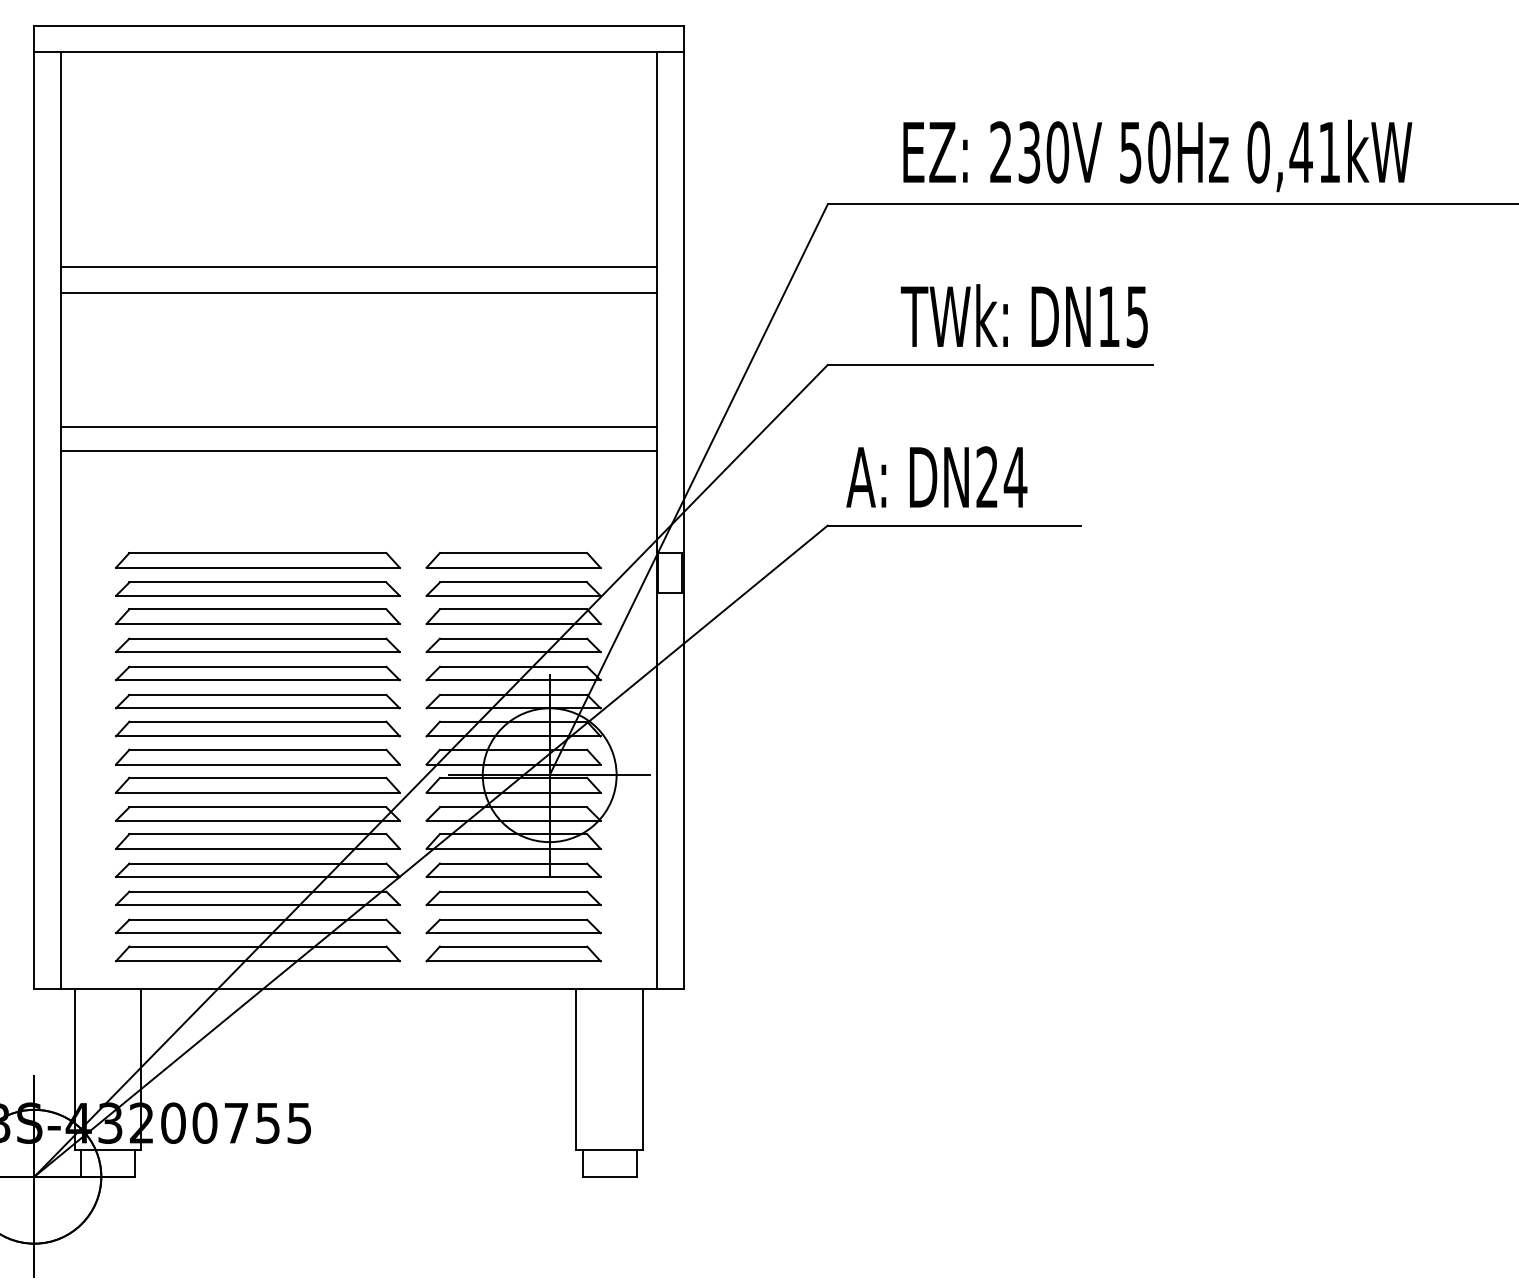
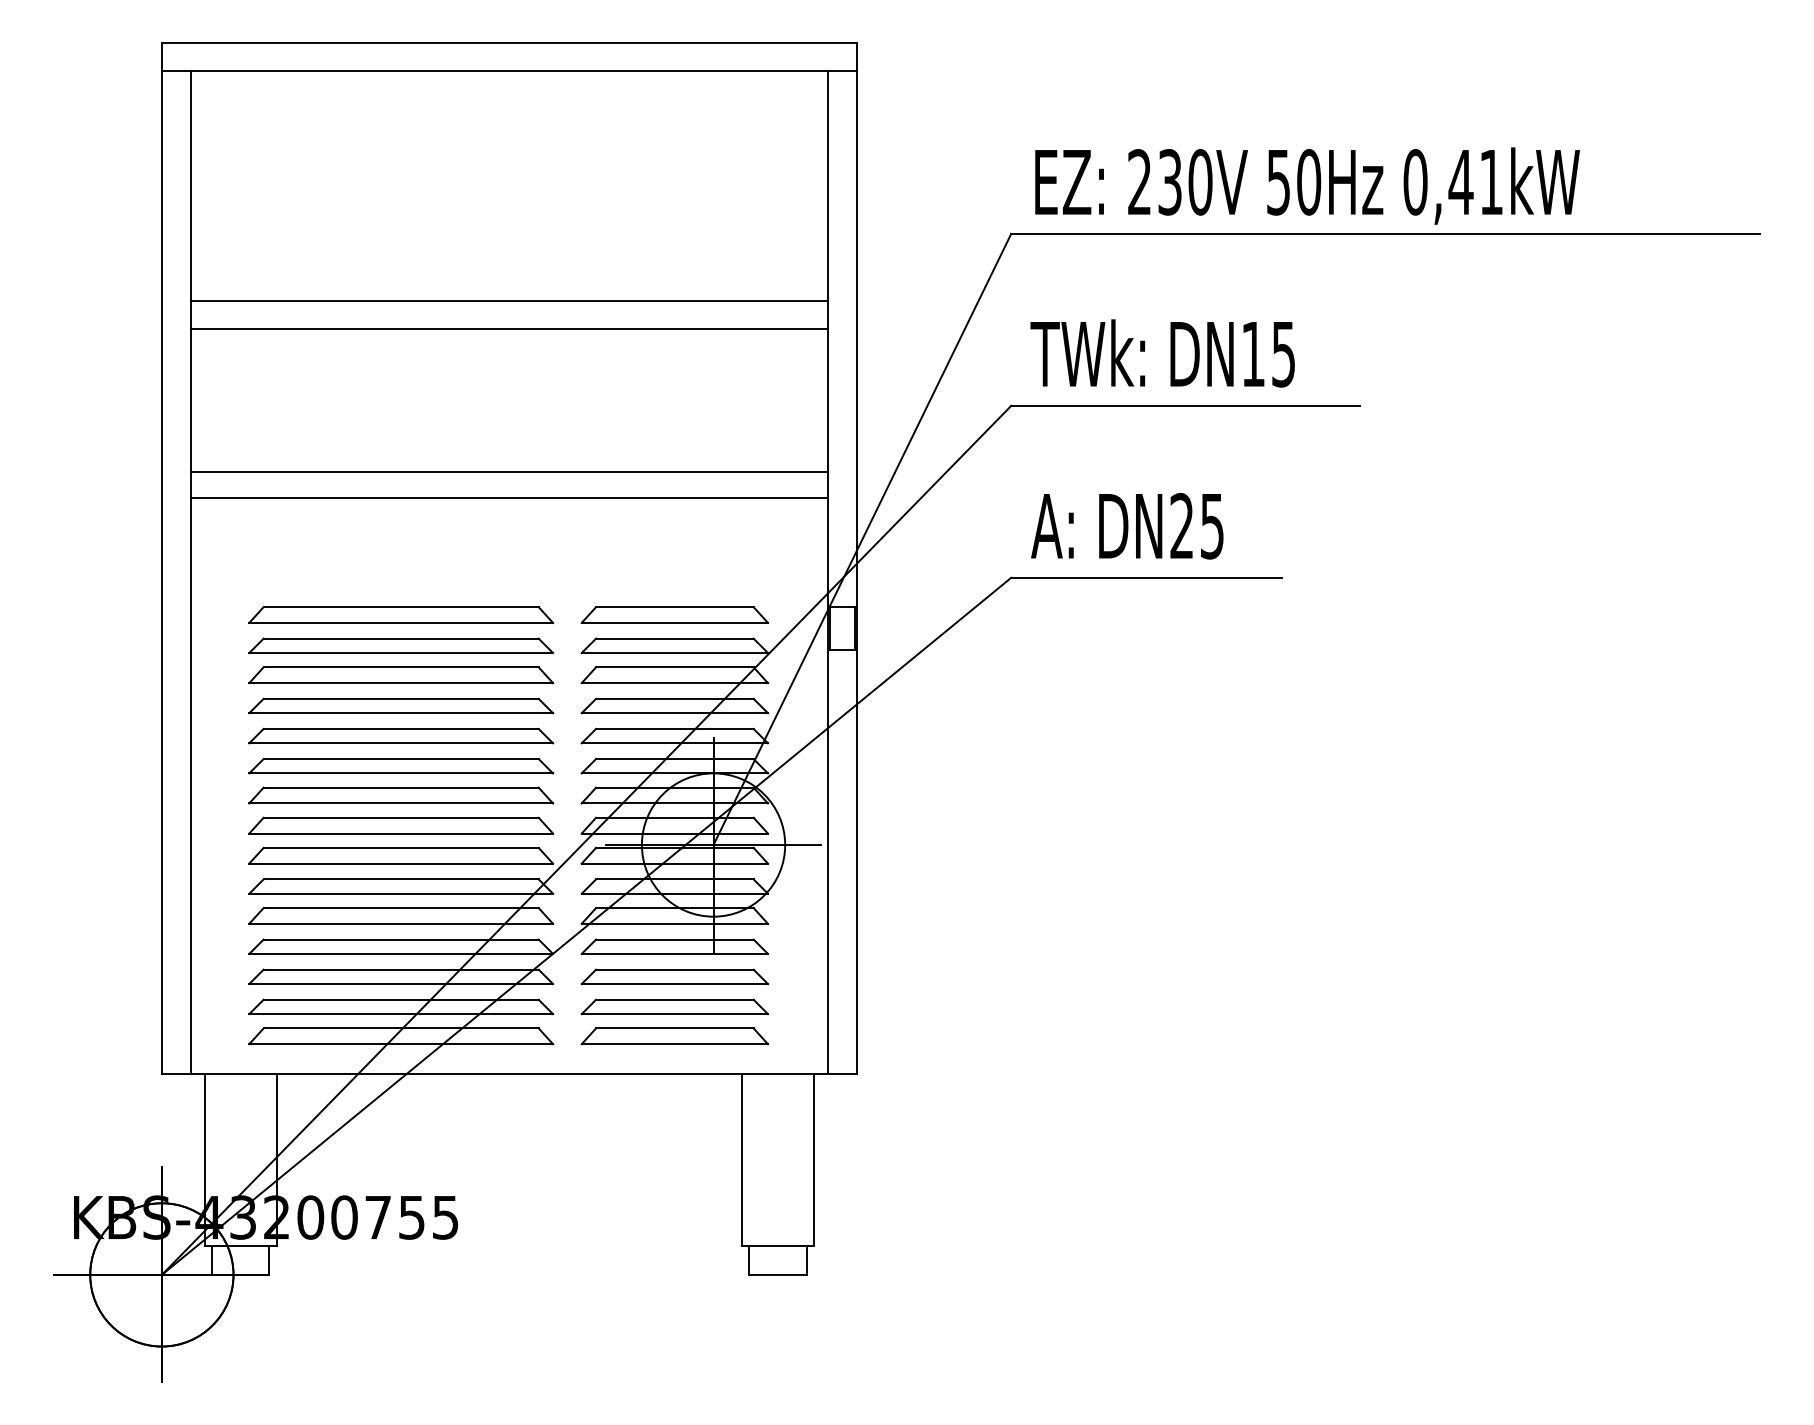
text: (1157, 155) -> (1307, 185), moved
text: (1024, 316) -> (1162, 353), moved
text: (1014, 477) -> (1211, 526), DN24 -> DN25

